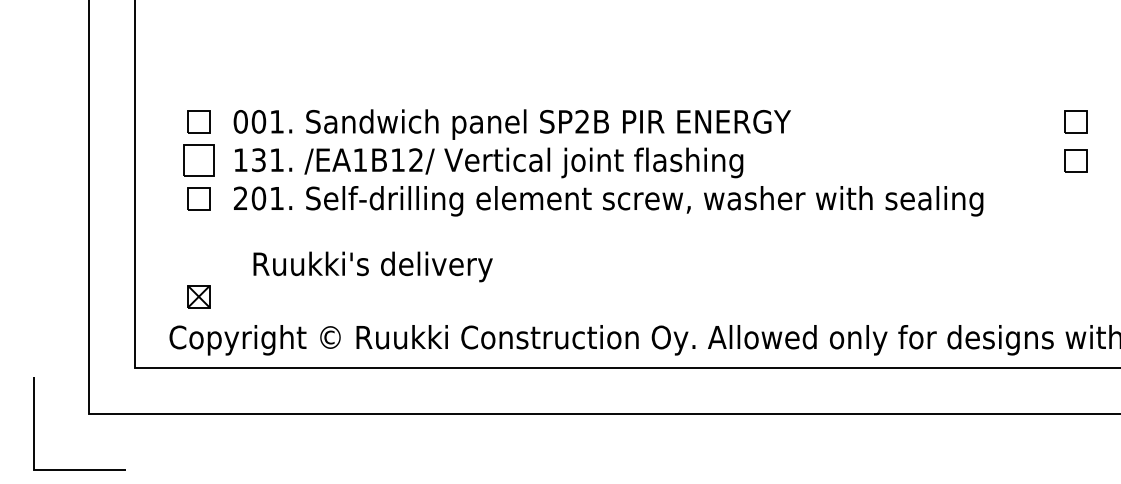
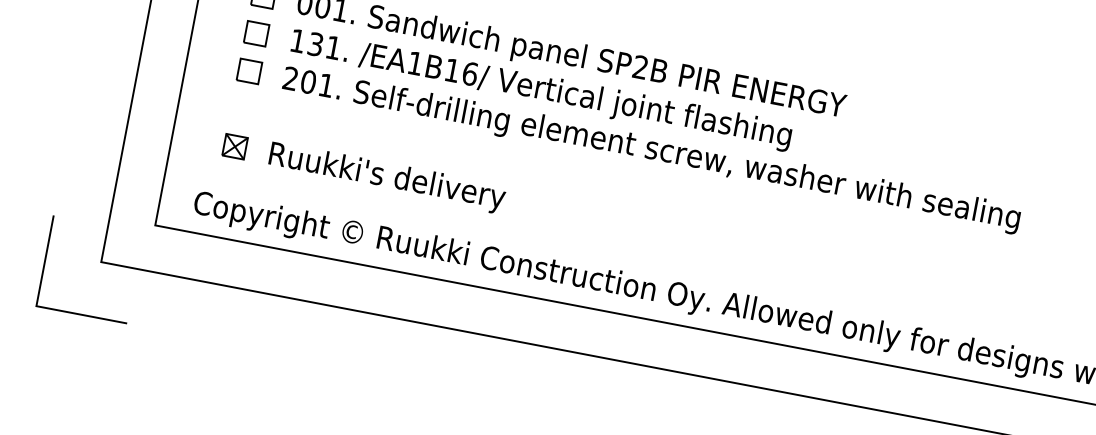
part: (198, 160) -> (256, 33), size x0.71
text: (416, 160) -> (470, 74), /EA1B12/ -> /EA1B16/
text: (372, 266) -> (386, 177), moved
part: (198, 296) -> (234, 146), moved

